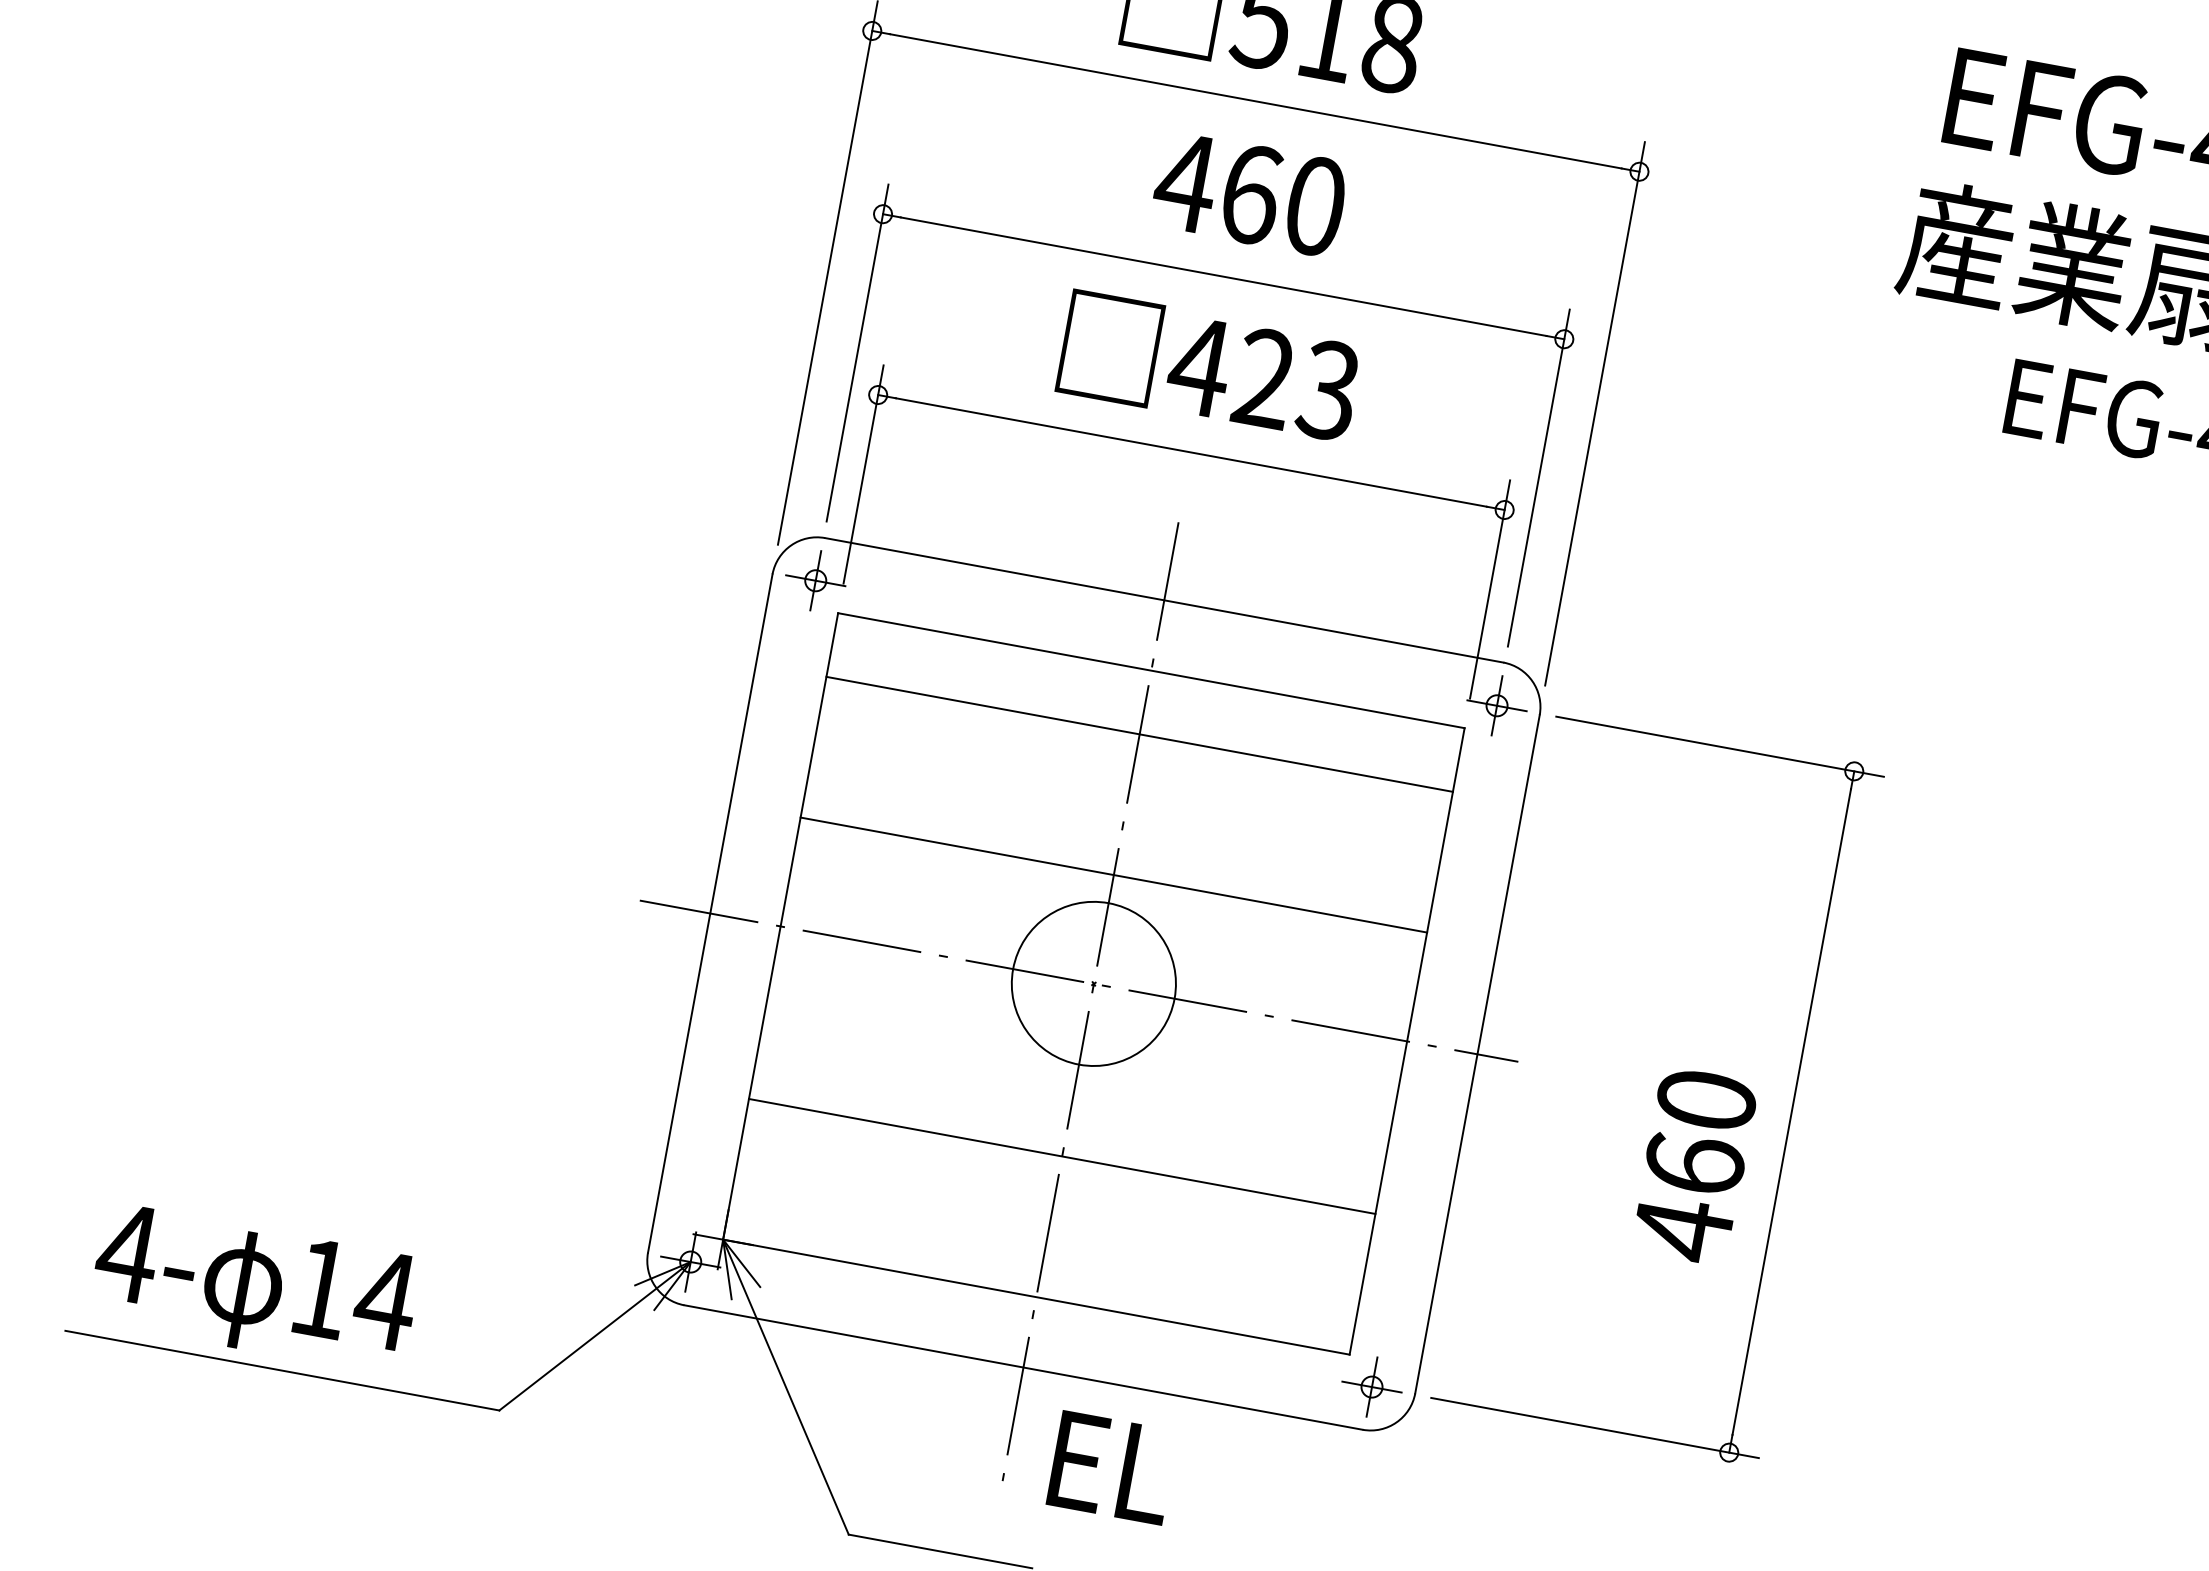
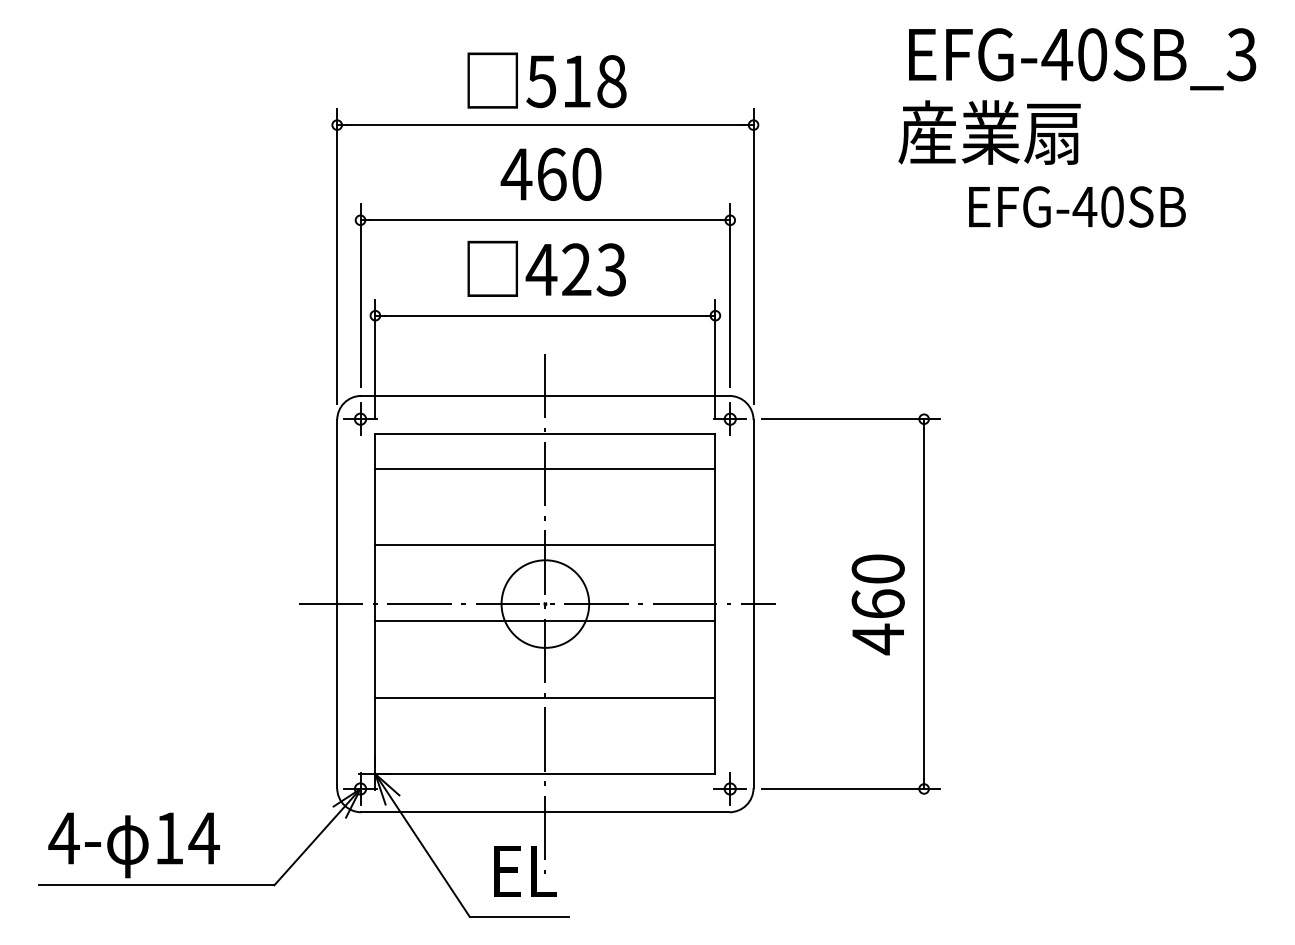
line: (1088, 1016) -> (545, 621), added
text: (1693, 1165) -> (877, 604), moved
text: (1111, 1467) -> (525, 871), moved

